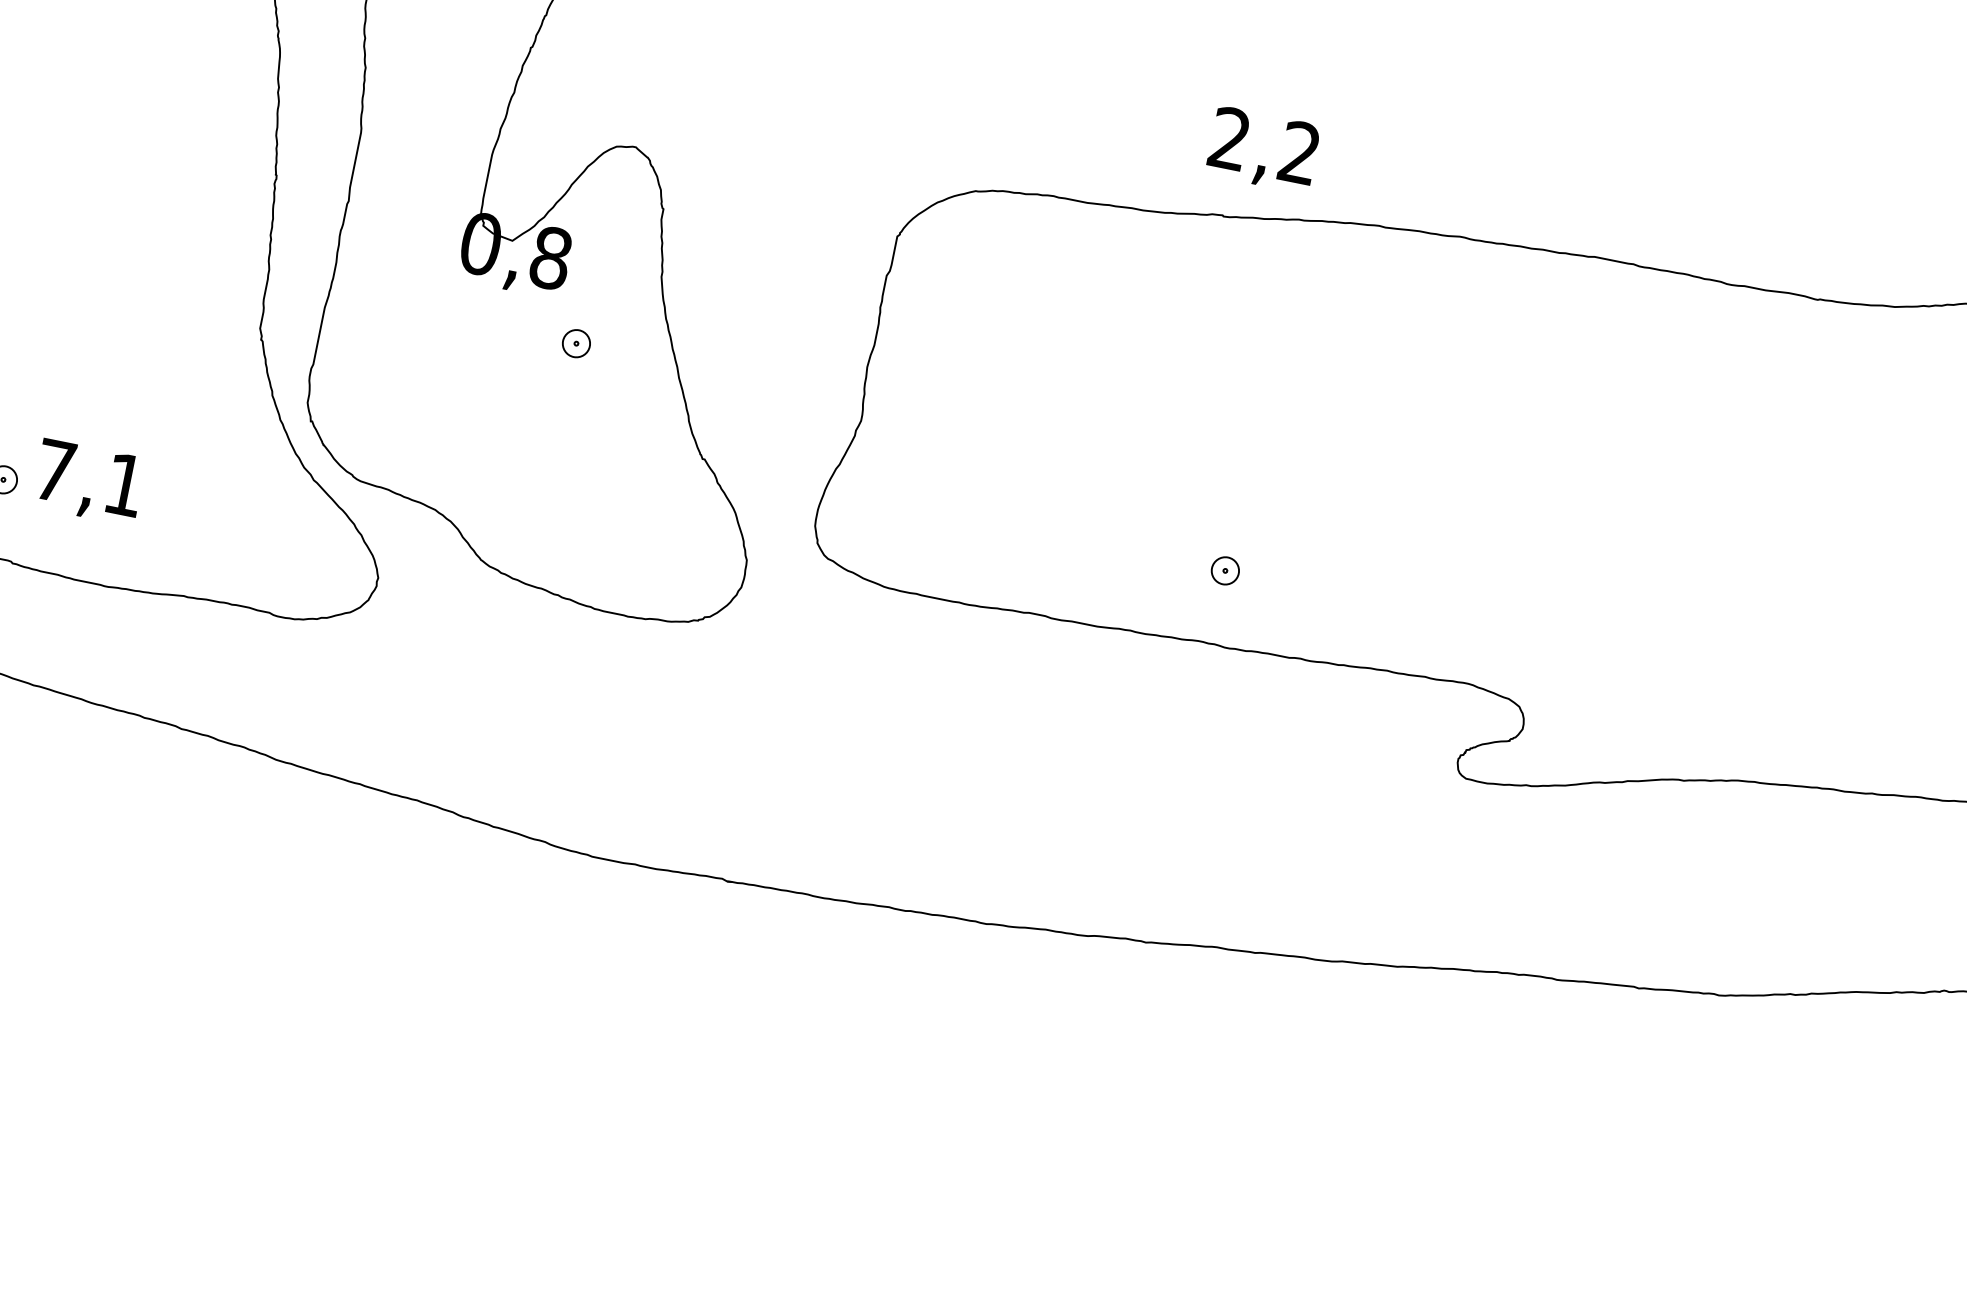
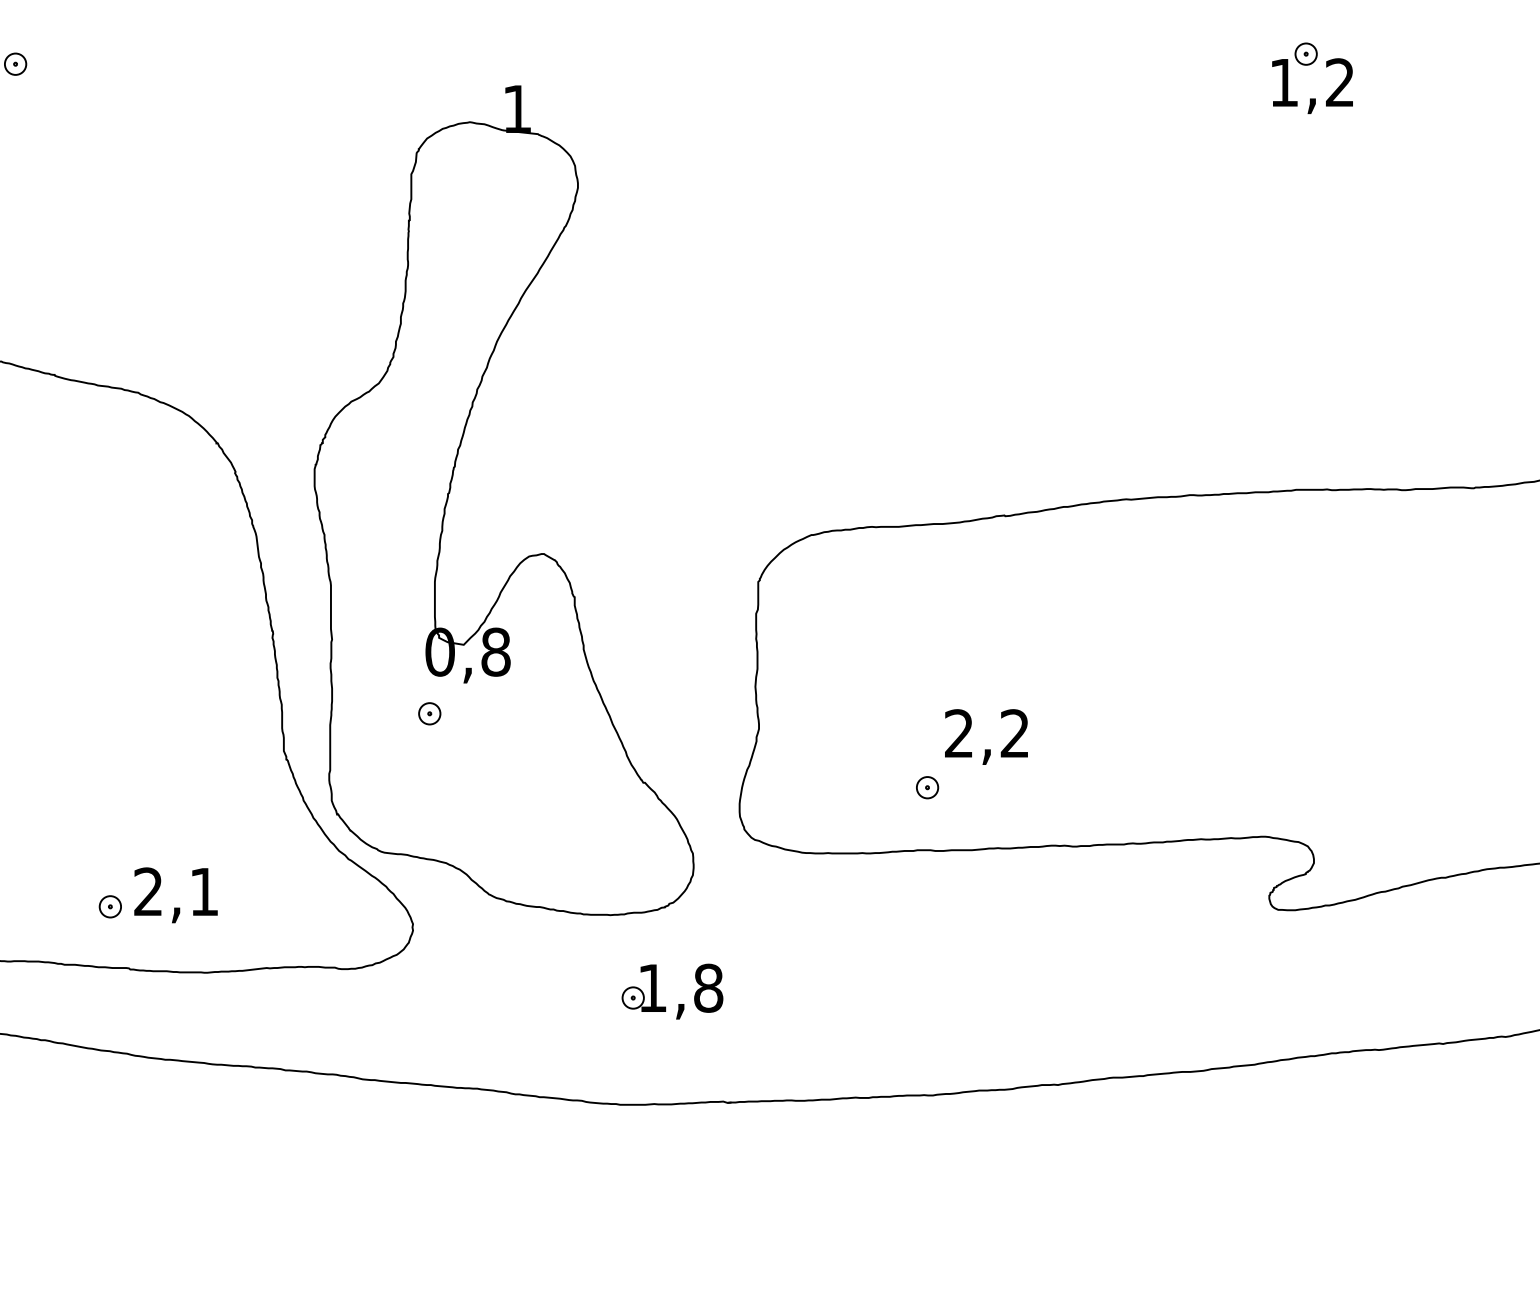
text: (1263, 149) -> (986, 736), moved
part: (576, 343) -> (429, 713), moved
text: (55, 470) -> (148, 891), 7,1 -> 2,1
part: (1225, 570) -> (927, 787), moved
part: (690, 745) -> (678, 1004), added

